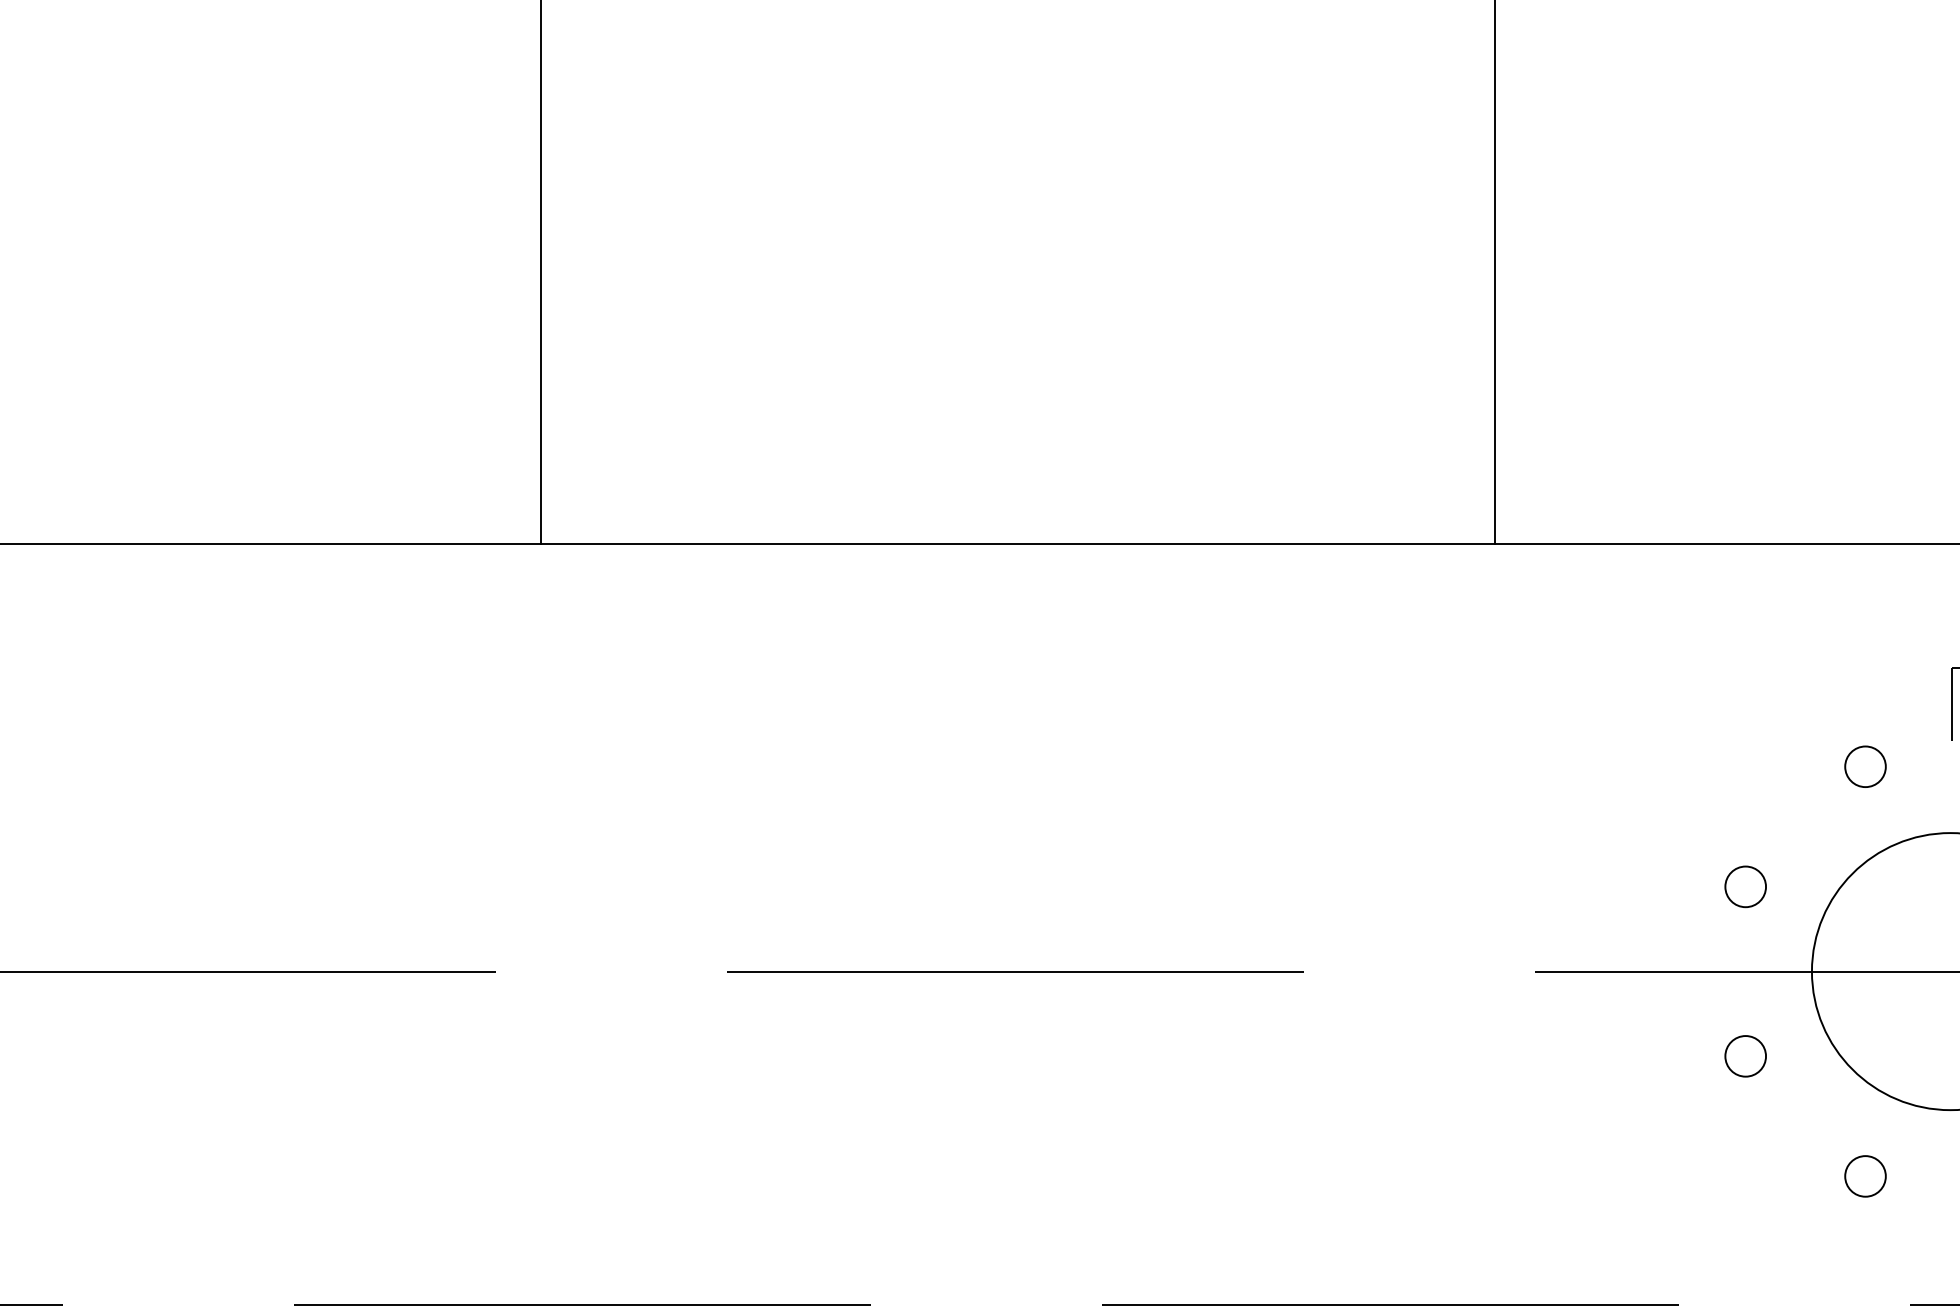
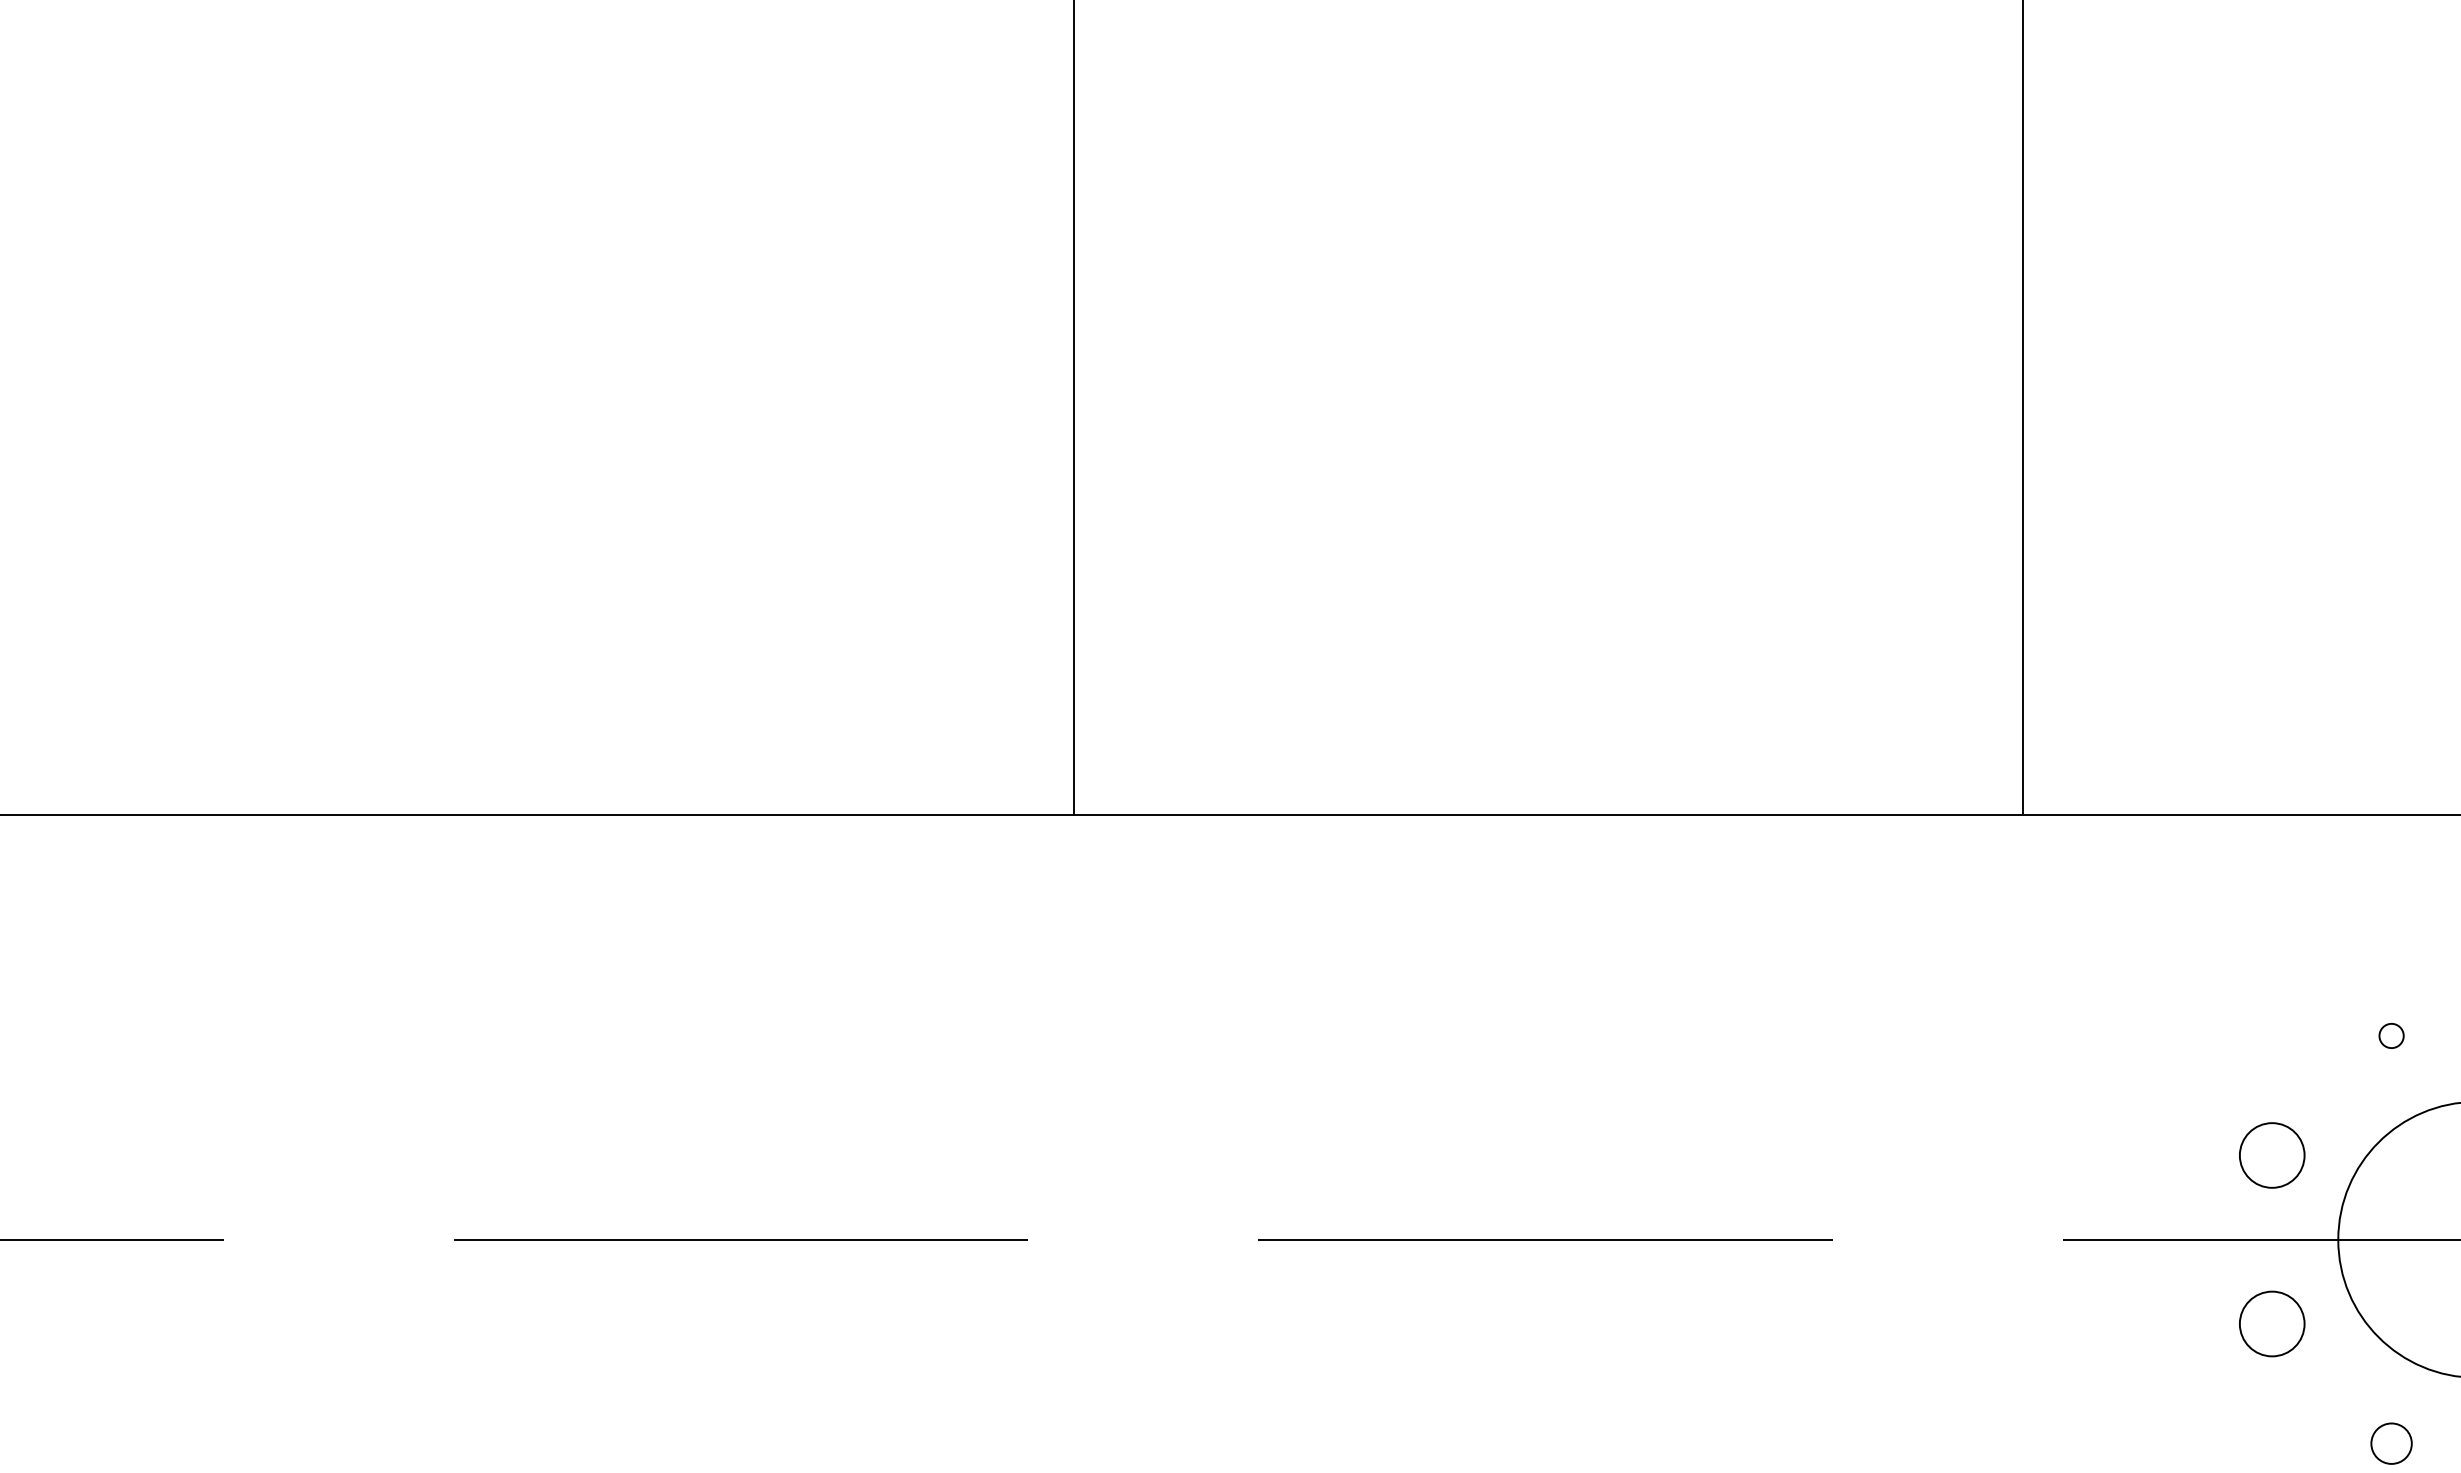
circle: (1865, 766) -> (2391, 1035), size x0.6
circle: (1745, 886) -> (2272, 1155), size x1.6
circle: (1745, 1056) -> (2272, 1324), size x1.6

